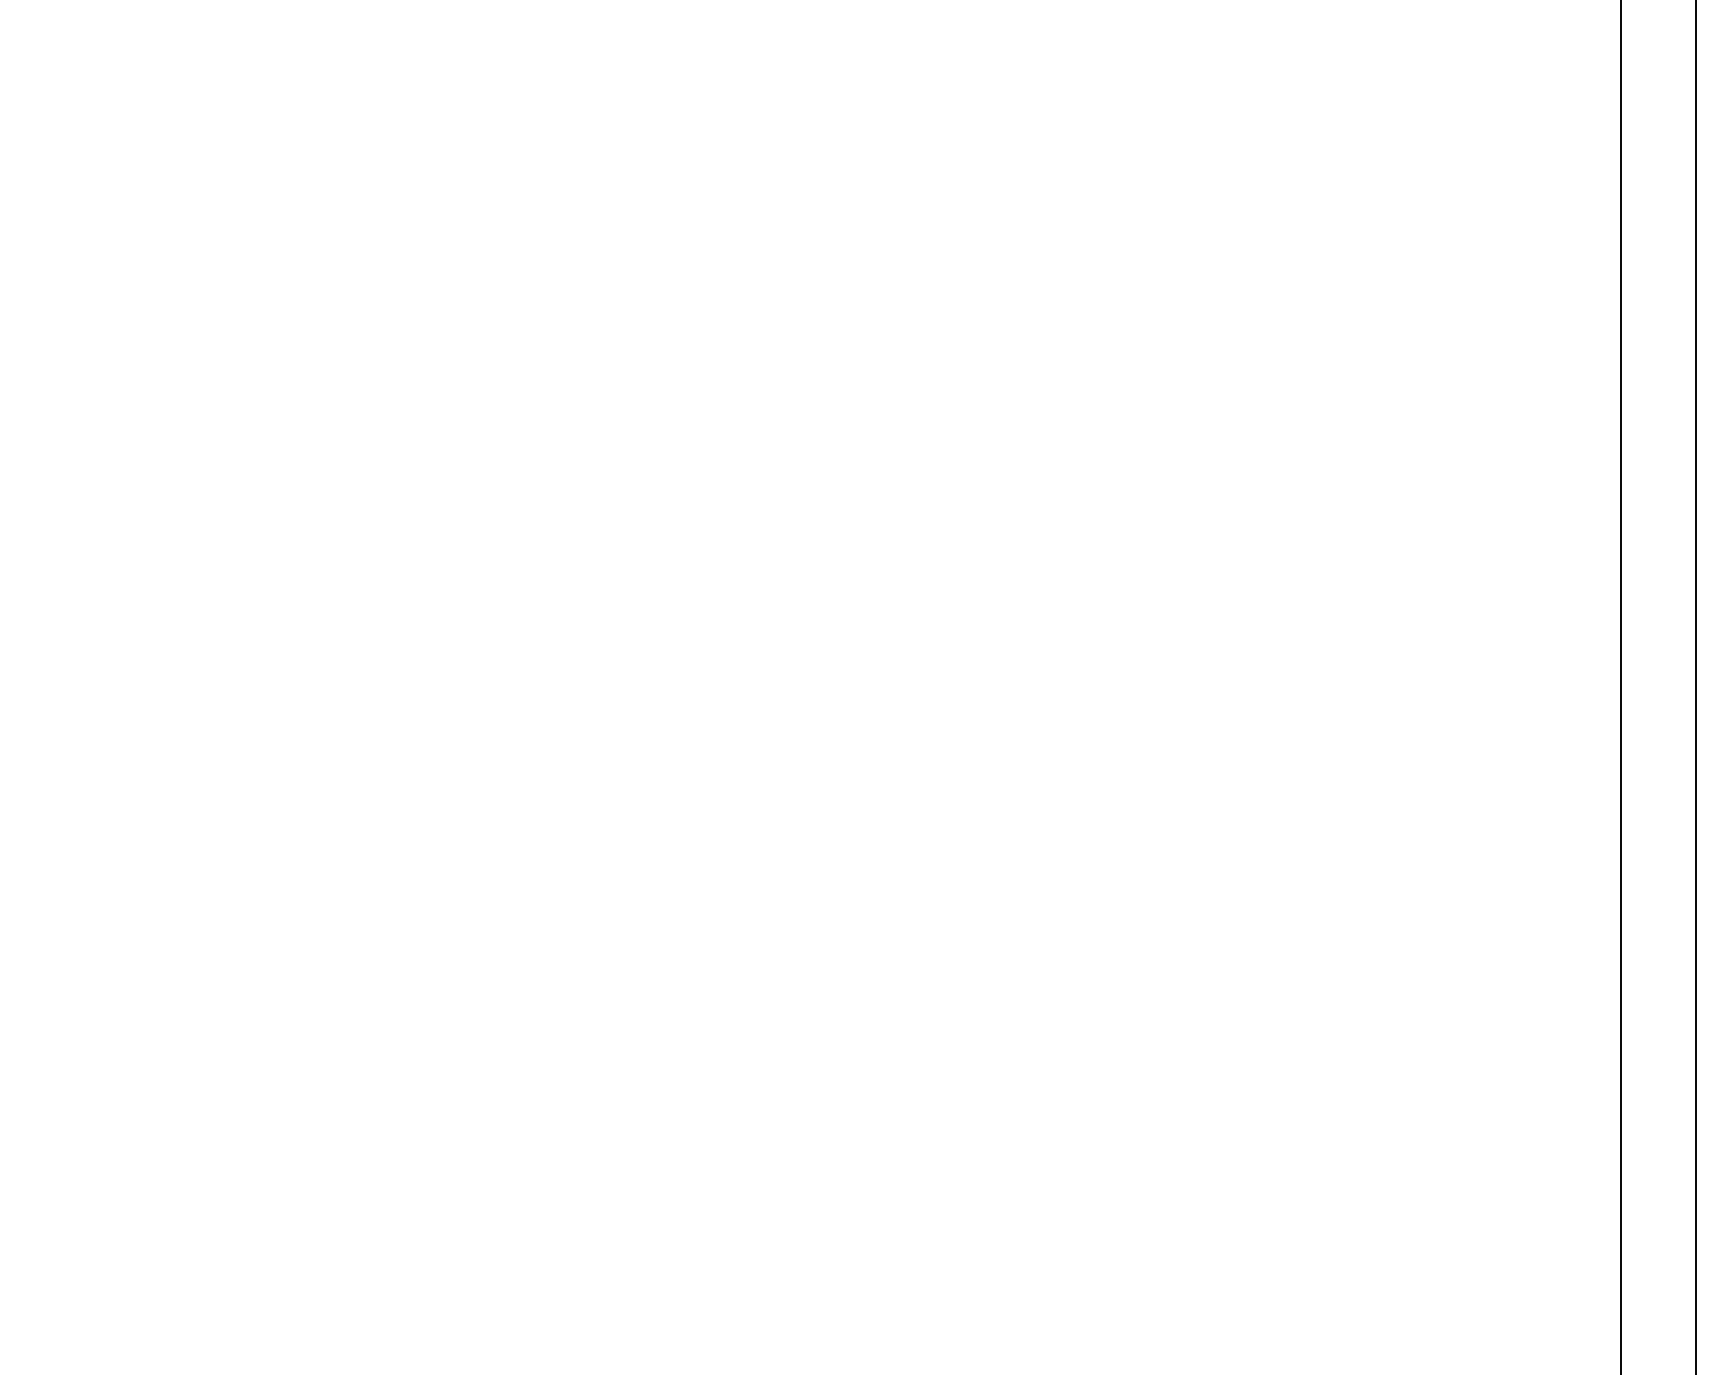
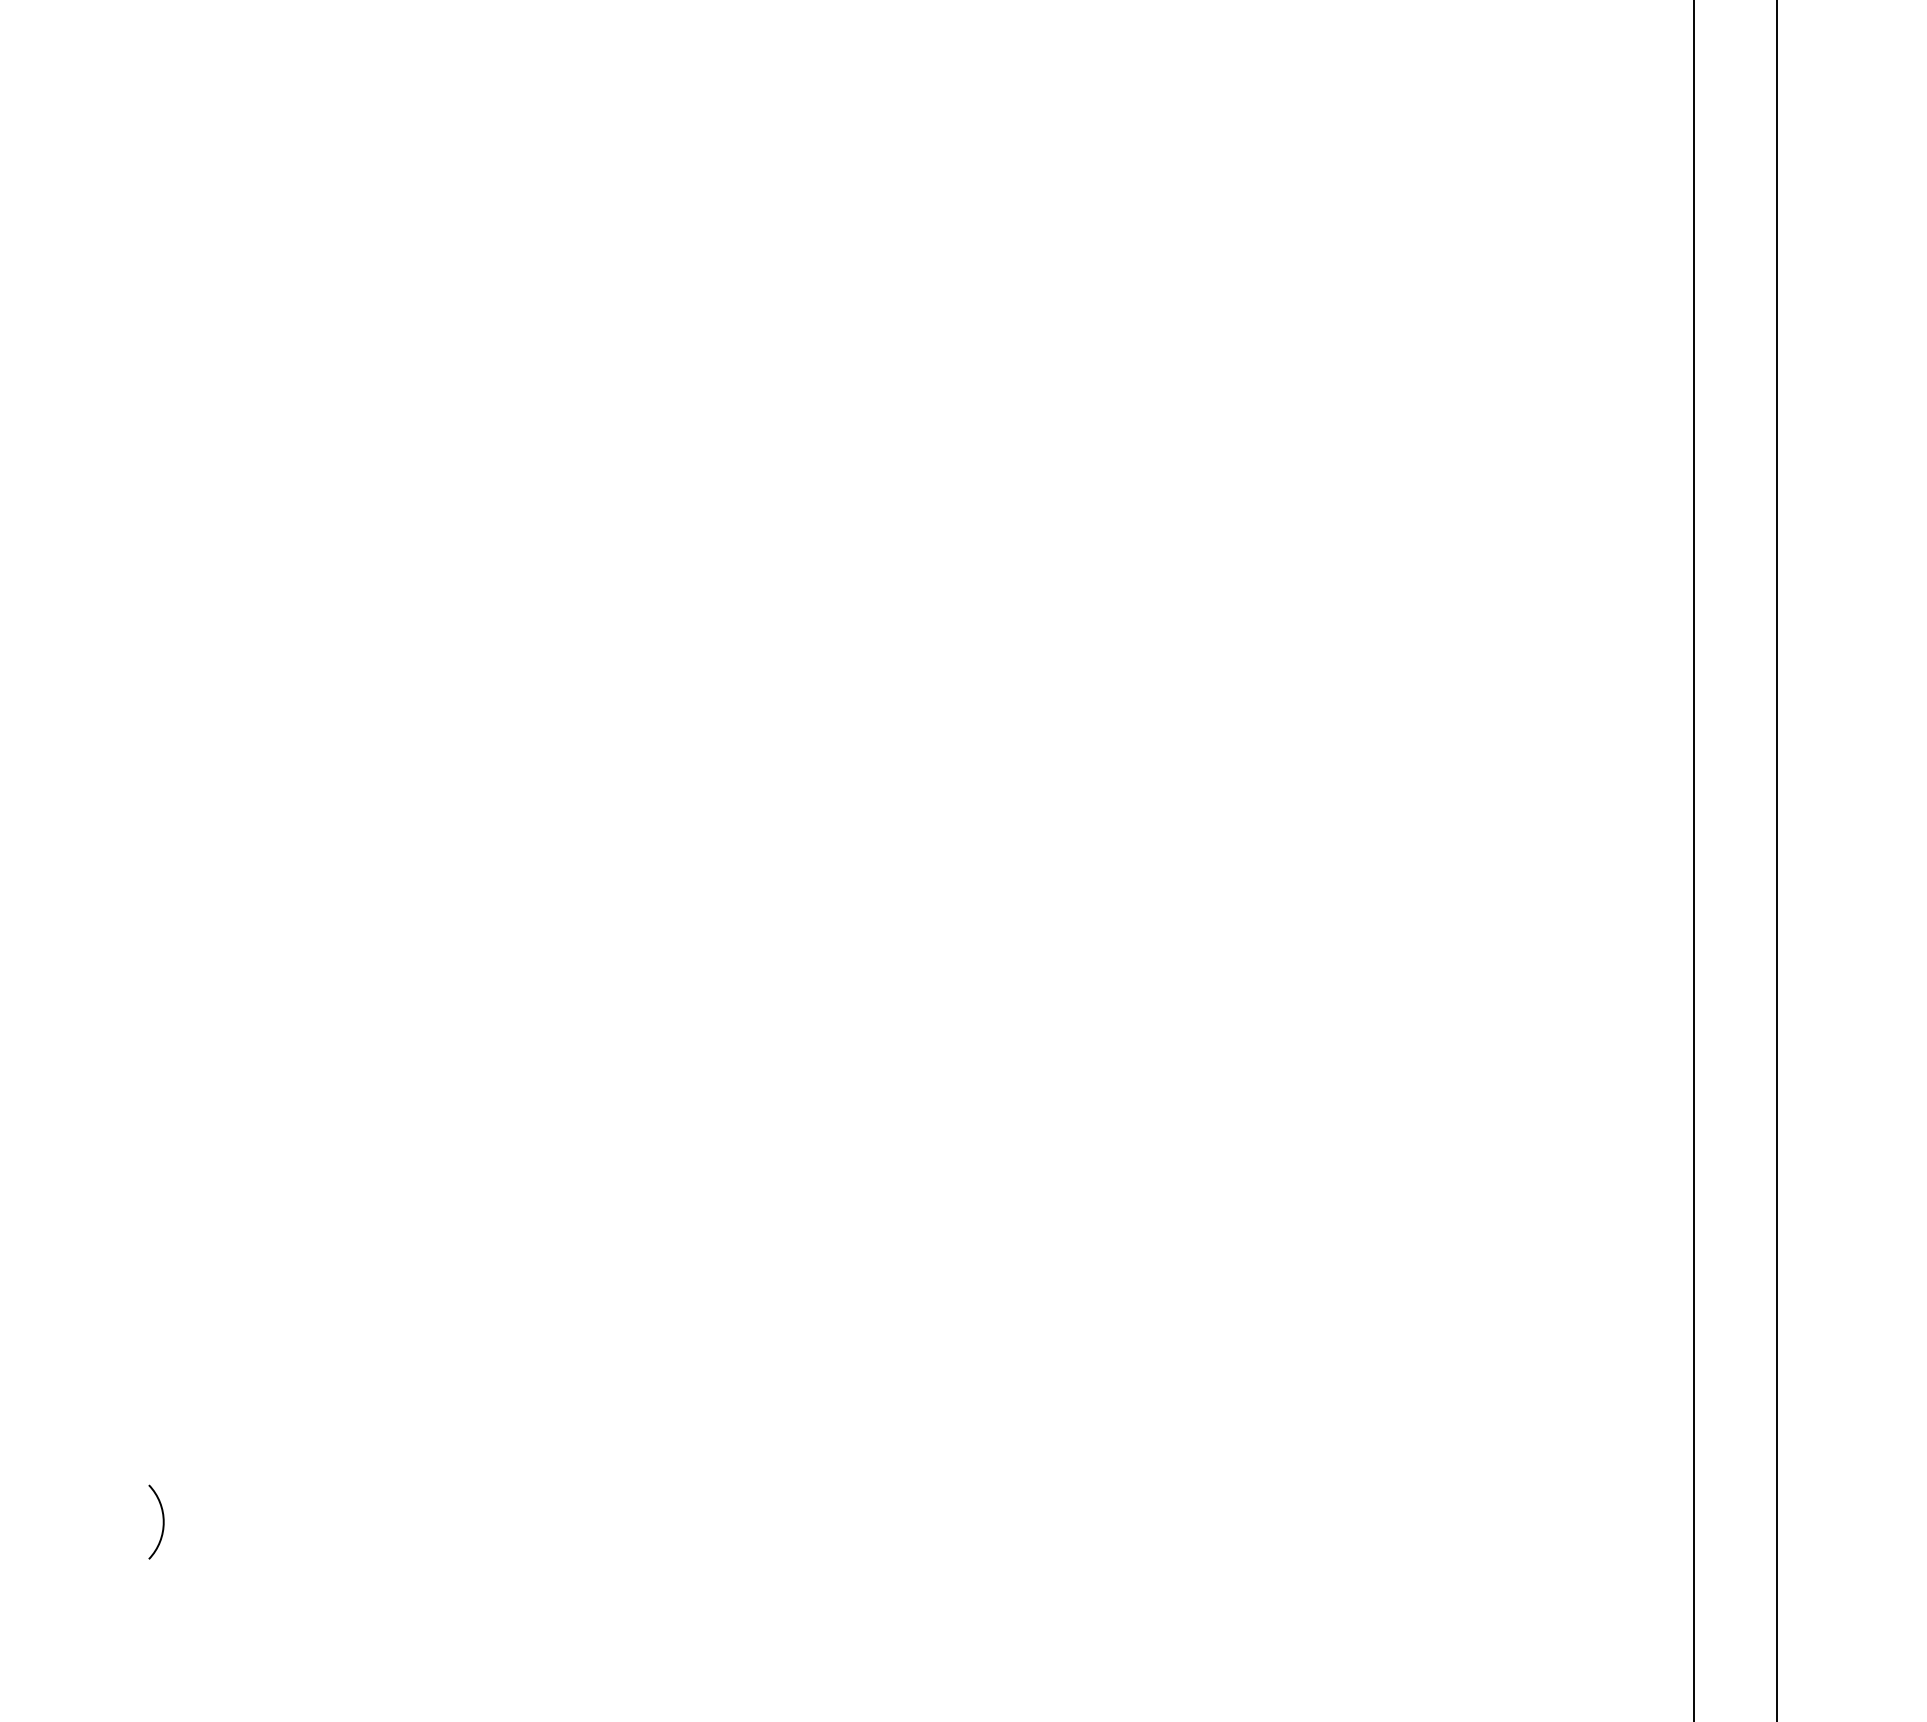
arc: (241, 1079) -> (162, 1521), added

